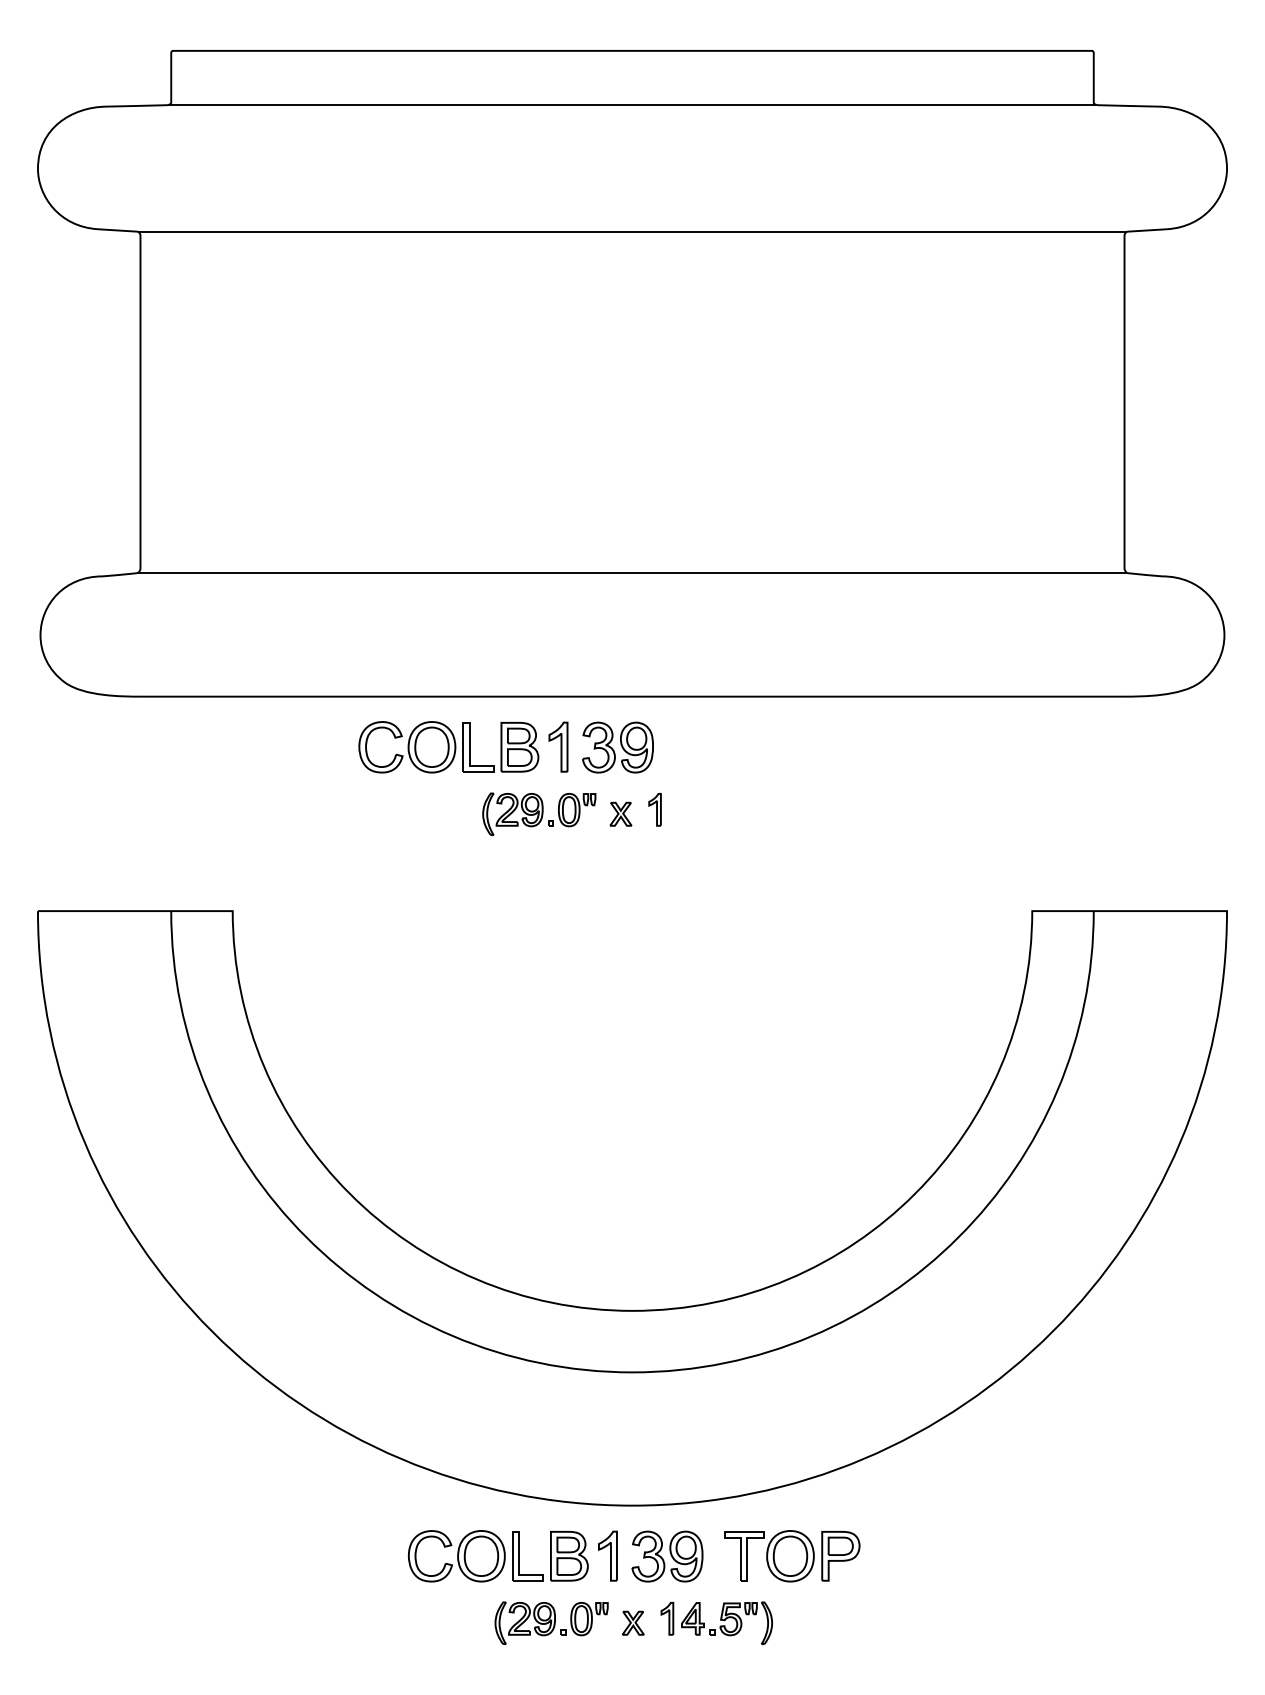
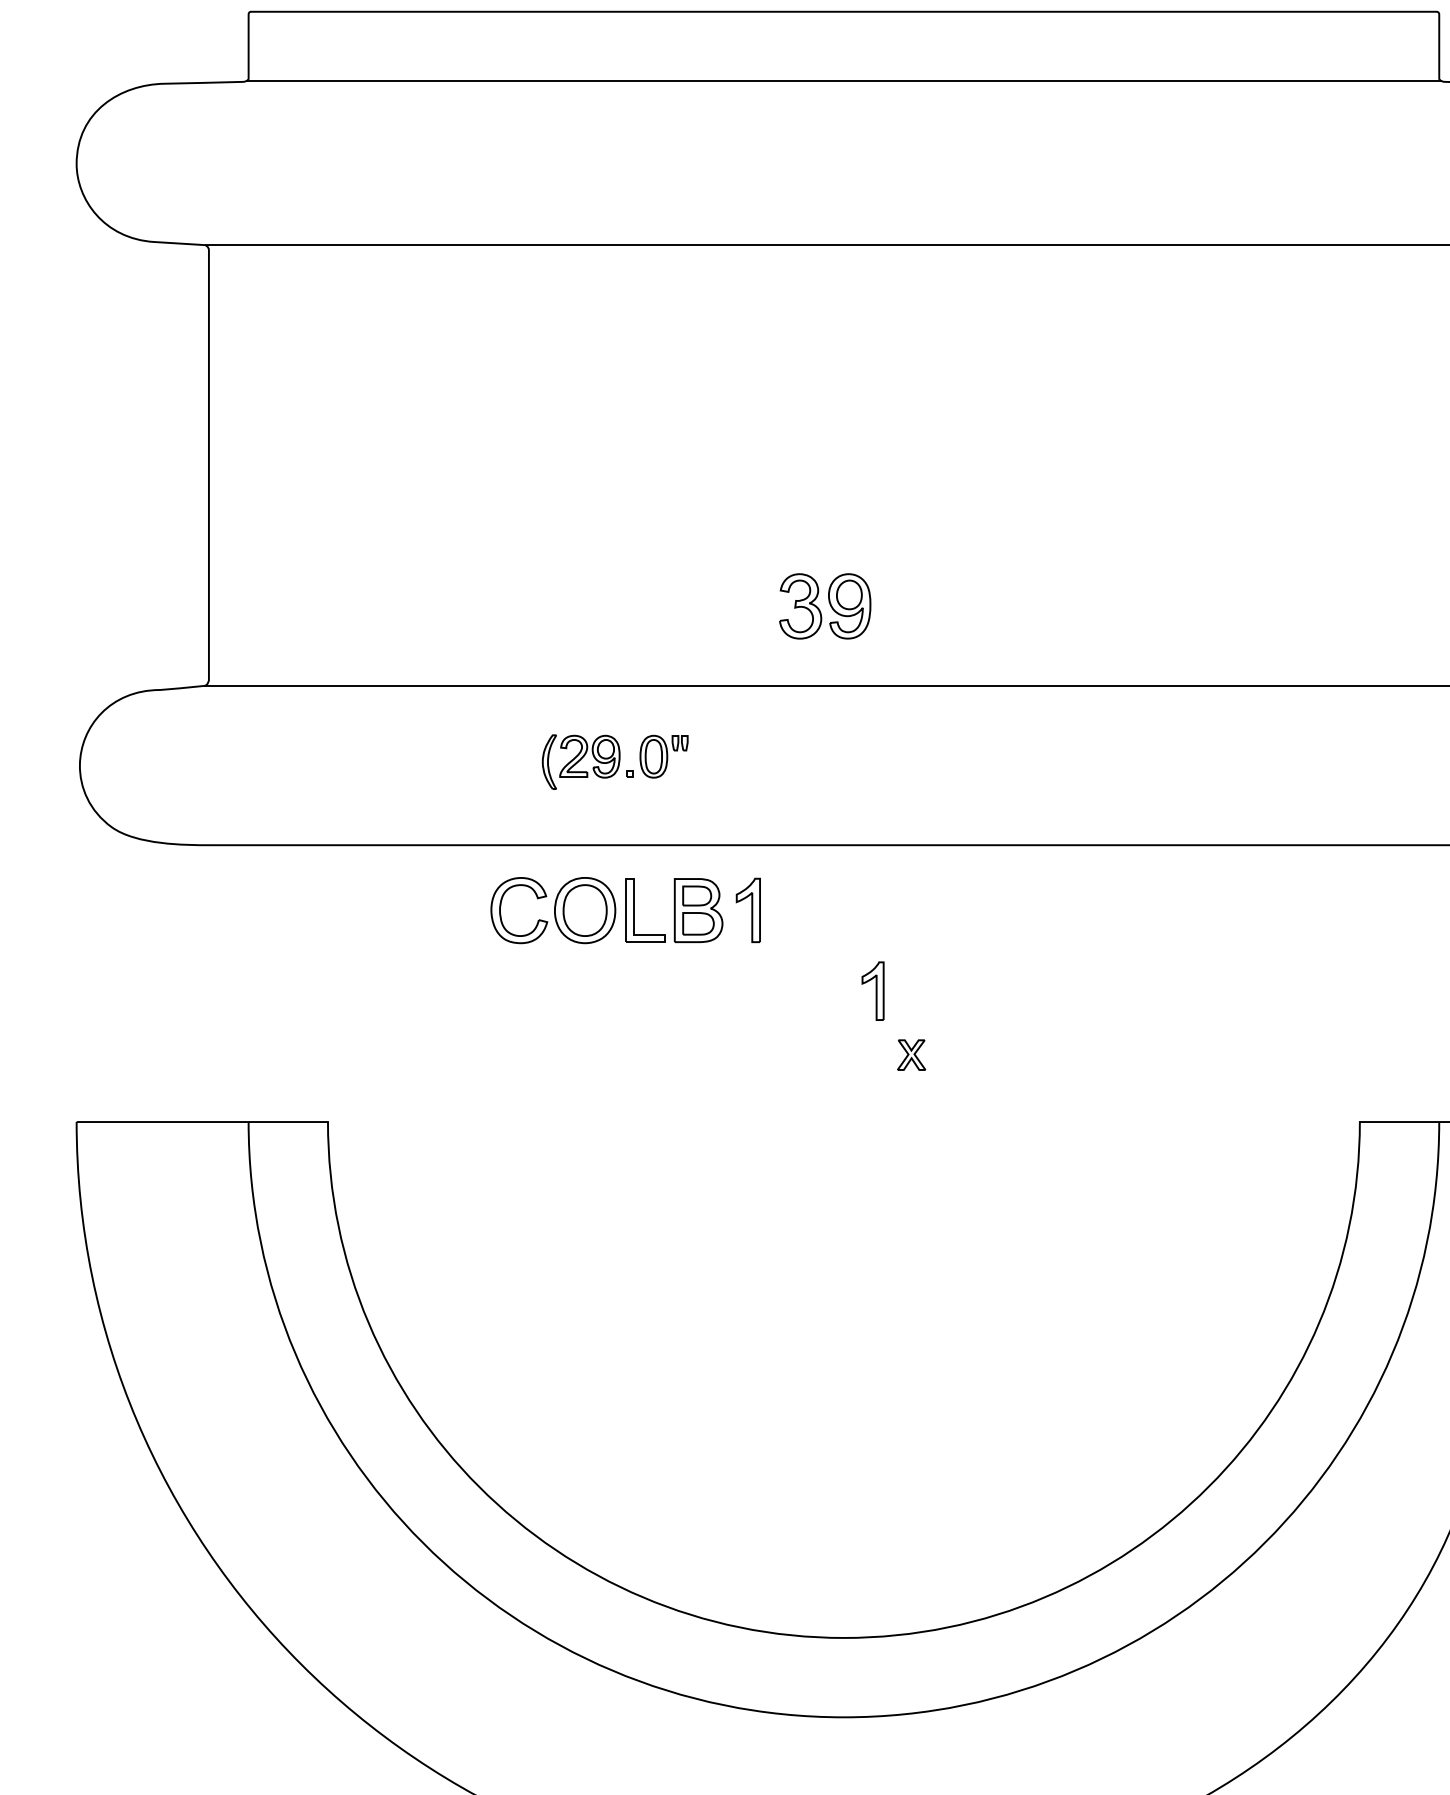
part: (617, 747) -> (824, 606), moved
part: (654, 809) -> (872, 990), size x1.4
part: (539, 813) -> (615, 761), moved
part: (620, 813) -> (911, 1054), moved

